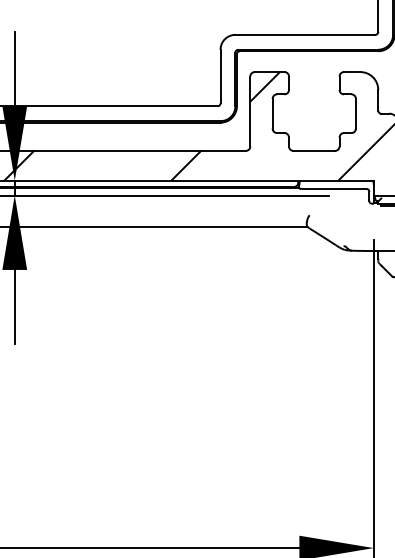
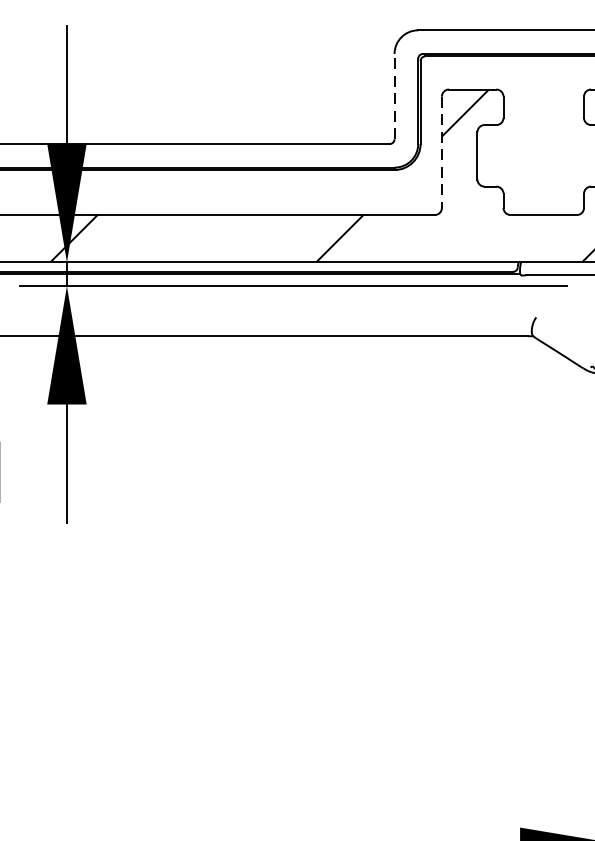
line: (220, 76) -> (394, 96), solid -> dashed
line: (250, 111) -> (442, 152), solid -> dashed

